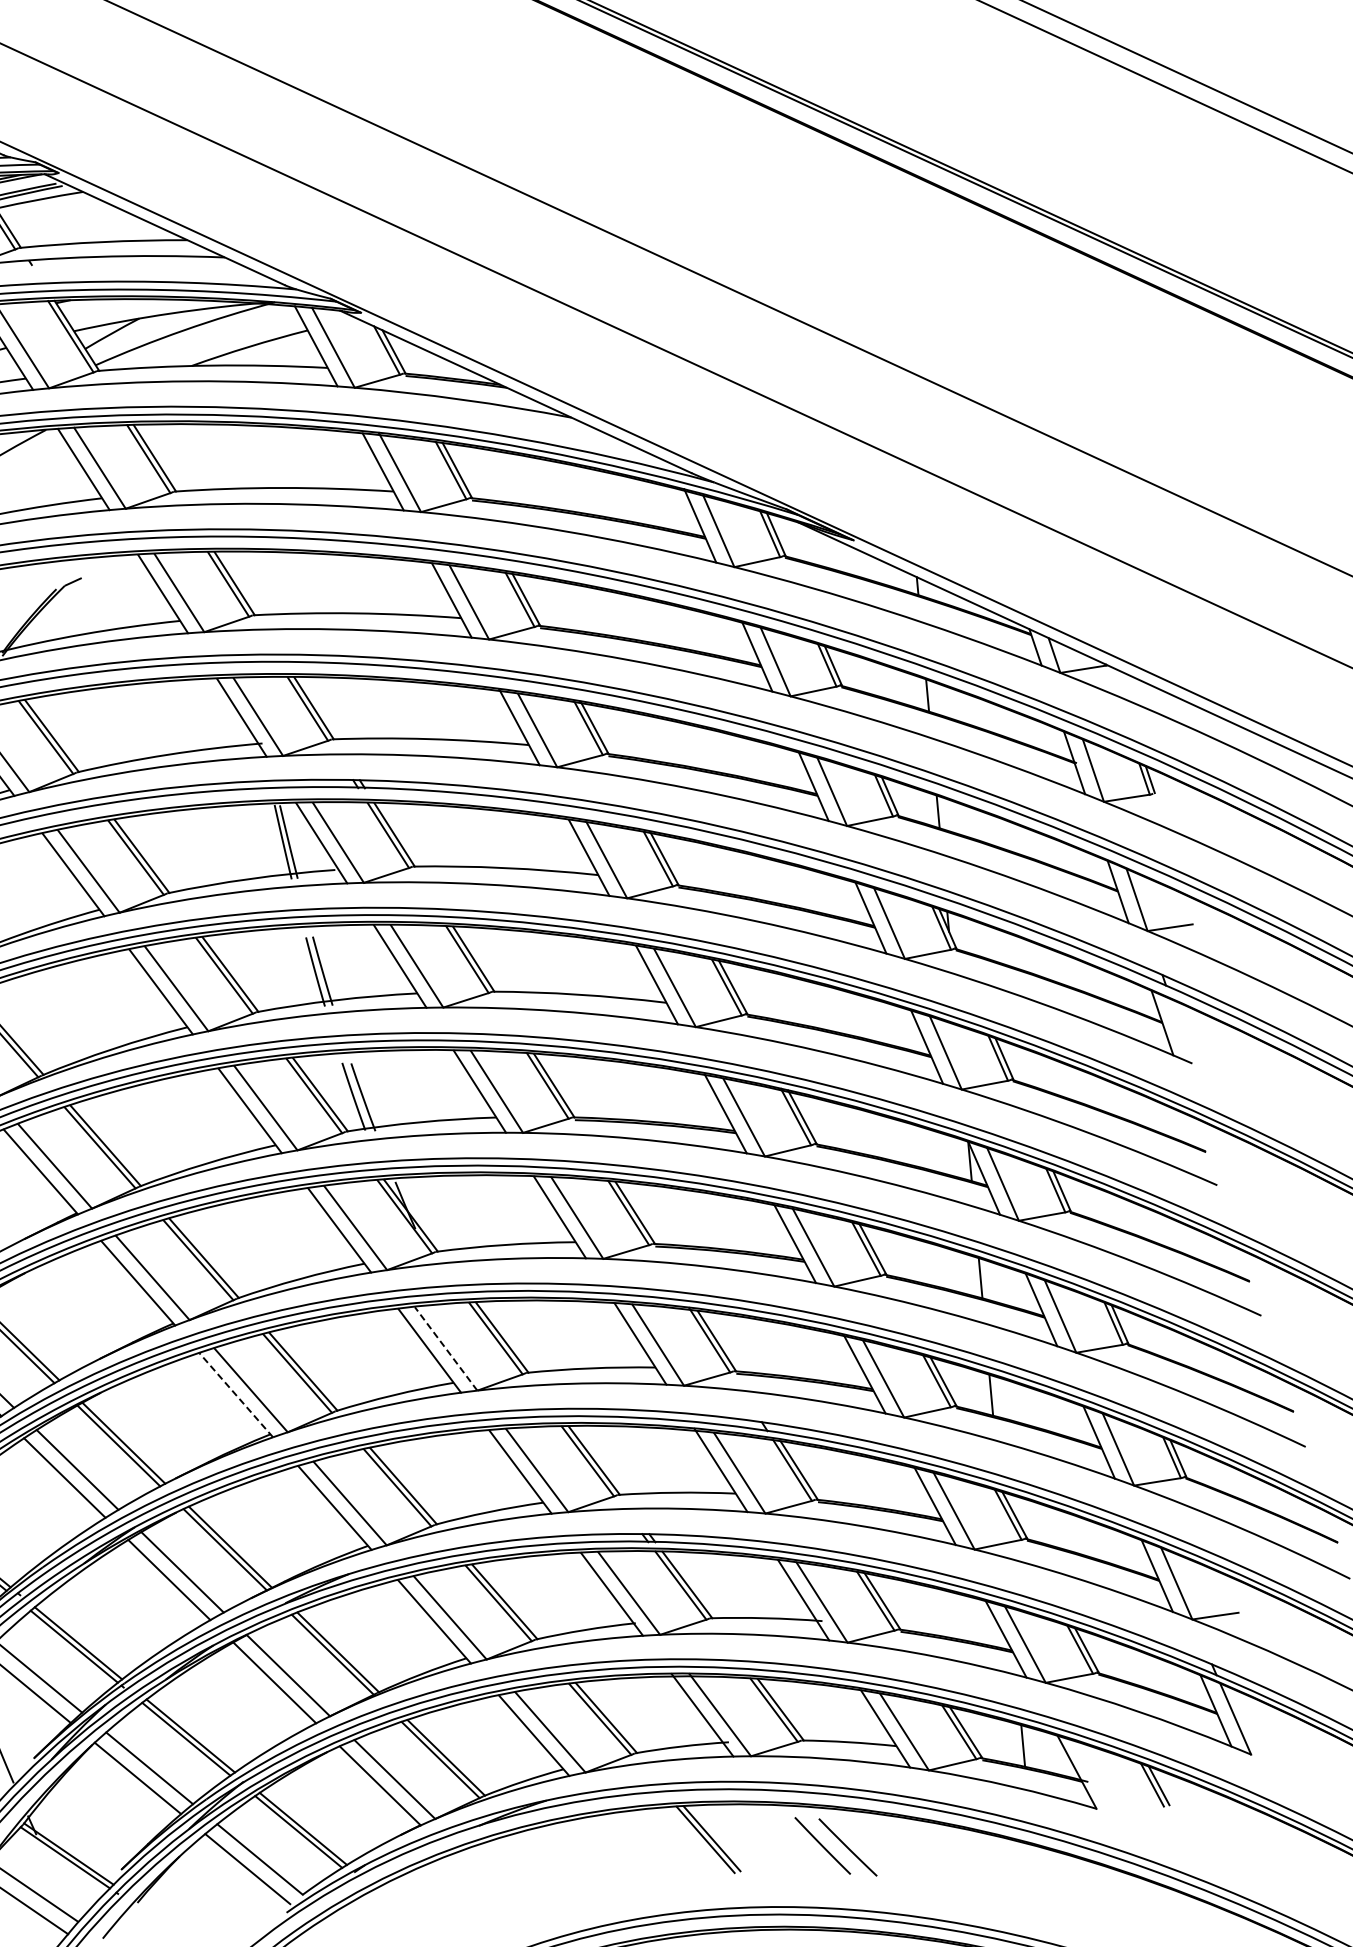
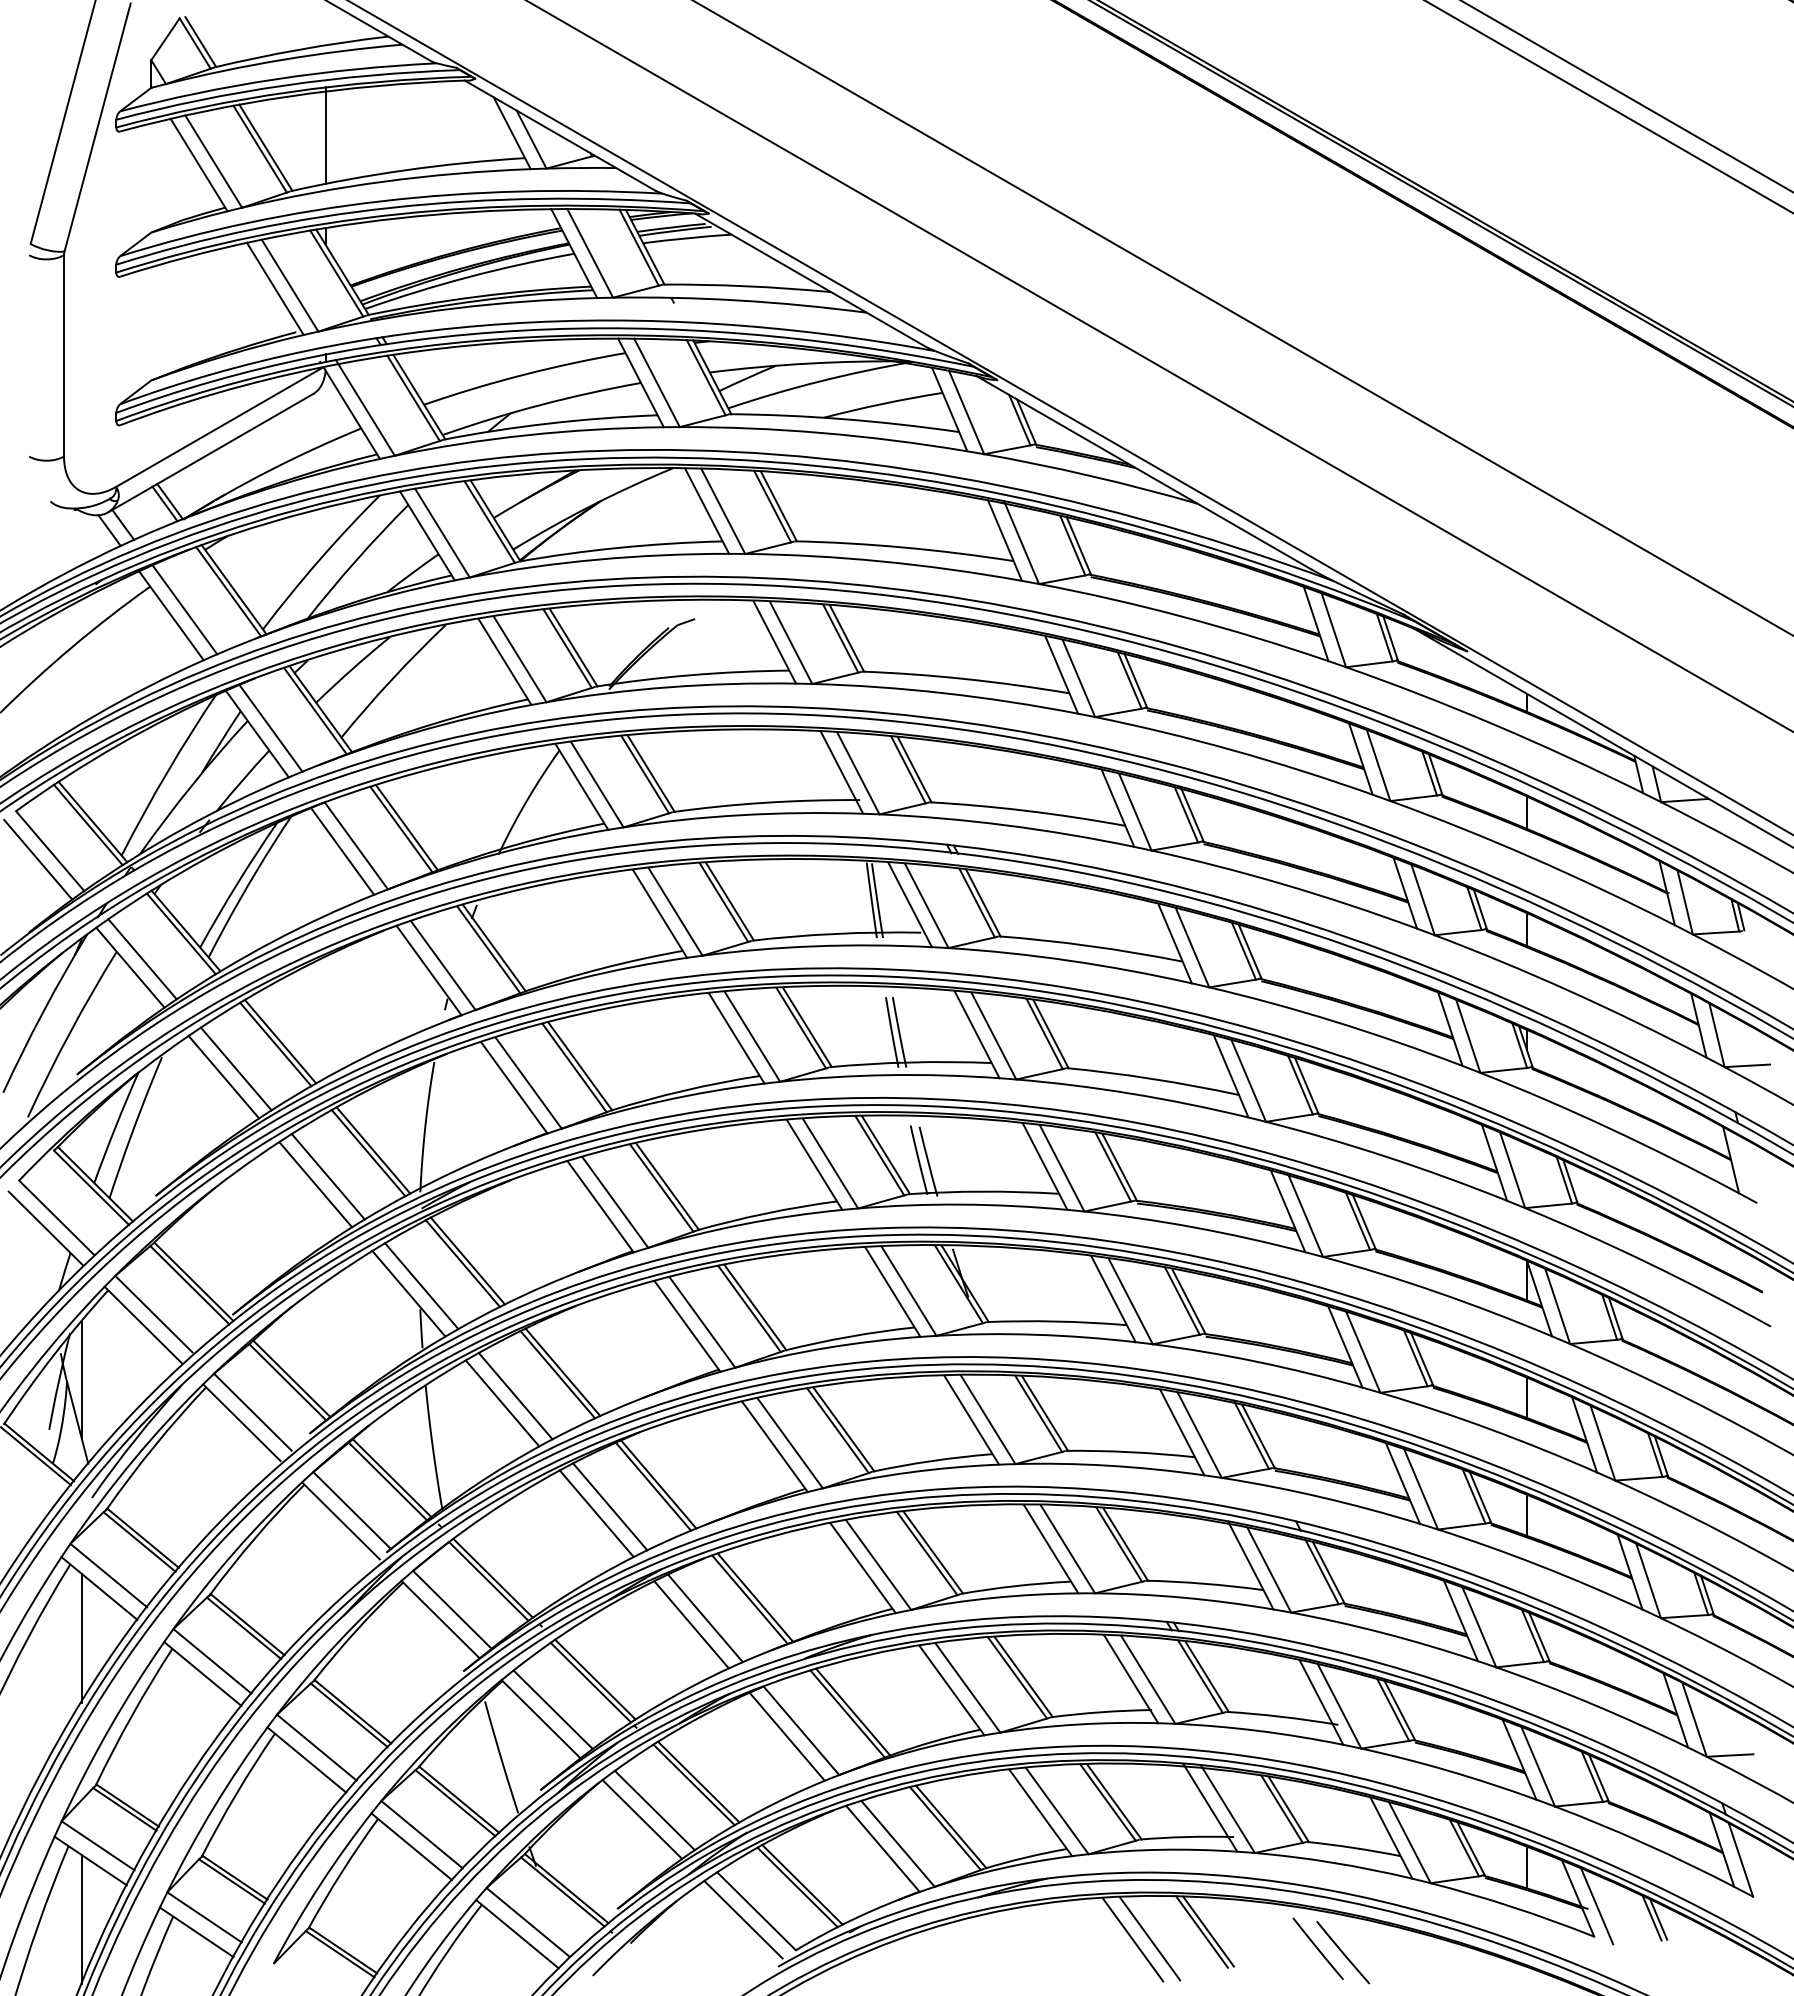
line: (445, 1348) -> (987, 1419), dashed -> solid
line: (235, 1394) -> (774, 1446), dashed -> solid
line: (1097, 1778) -> (1597, 1906), added
line: (653, 1850) -> (1149, 1938), added
line: (636, 1853) -> (1132, 1939), added

